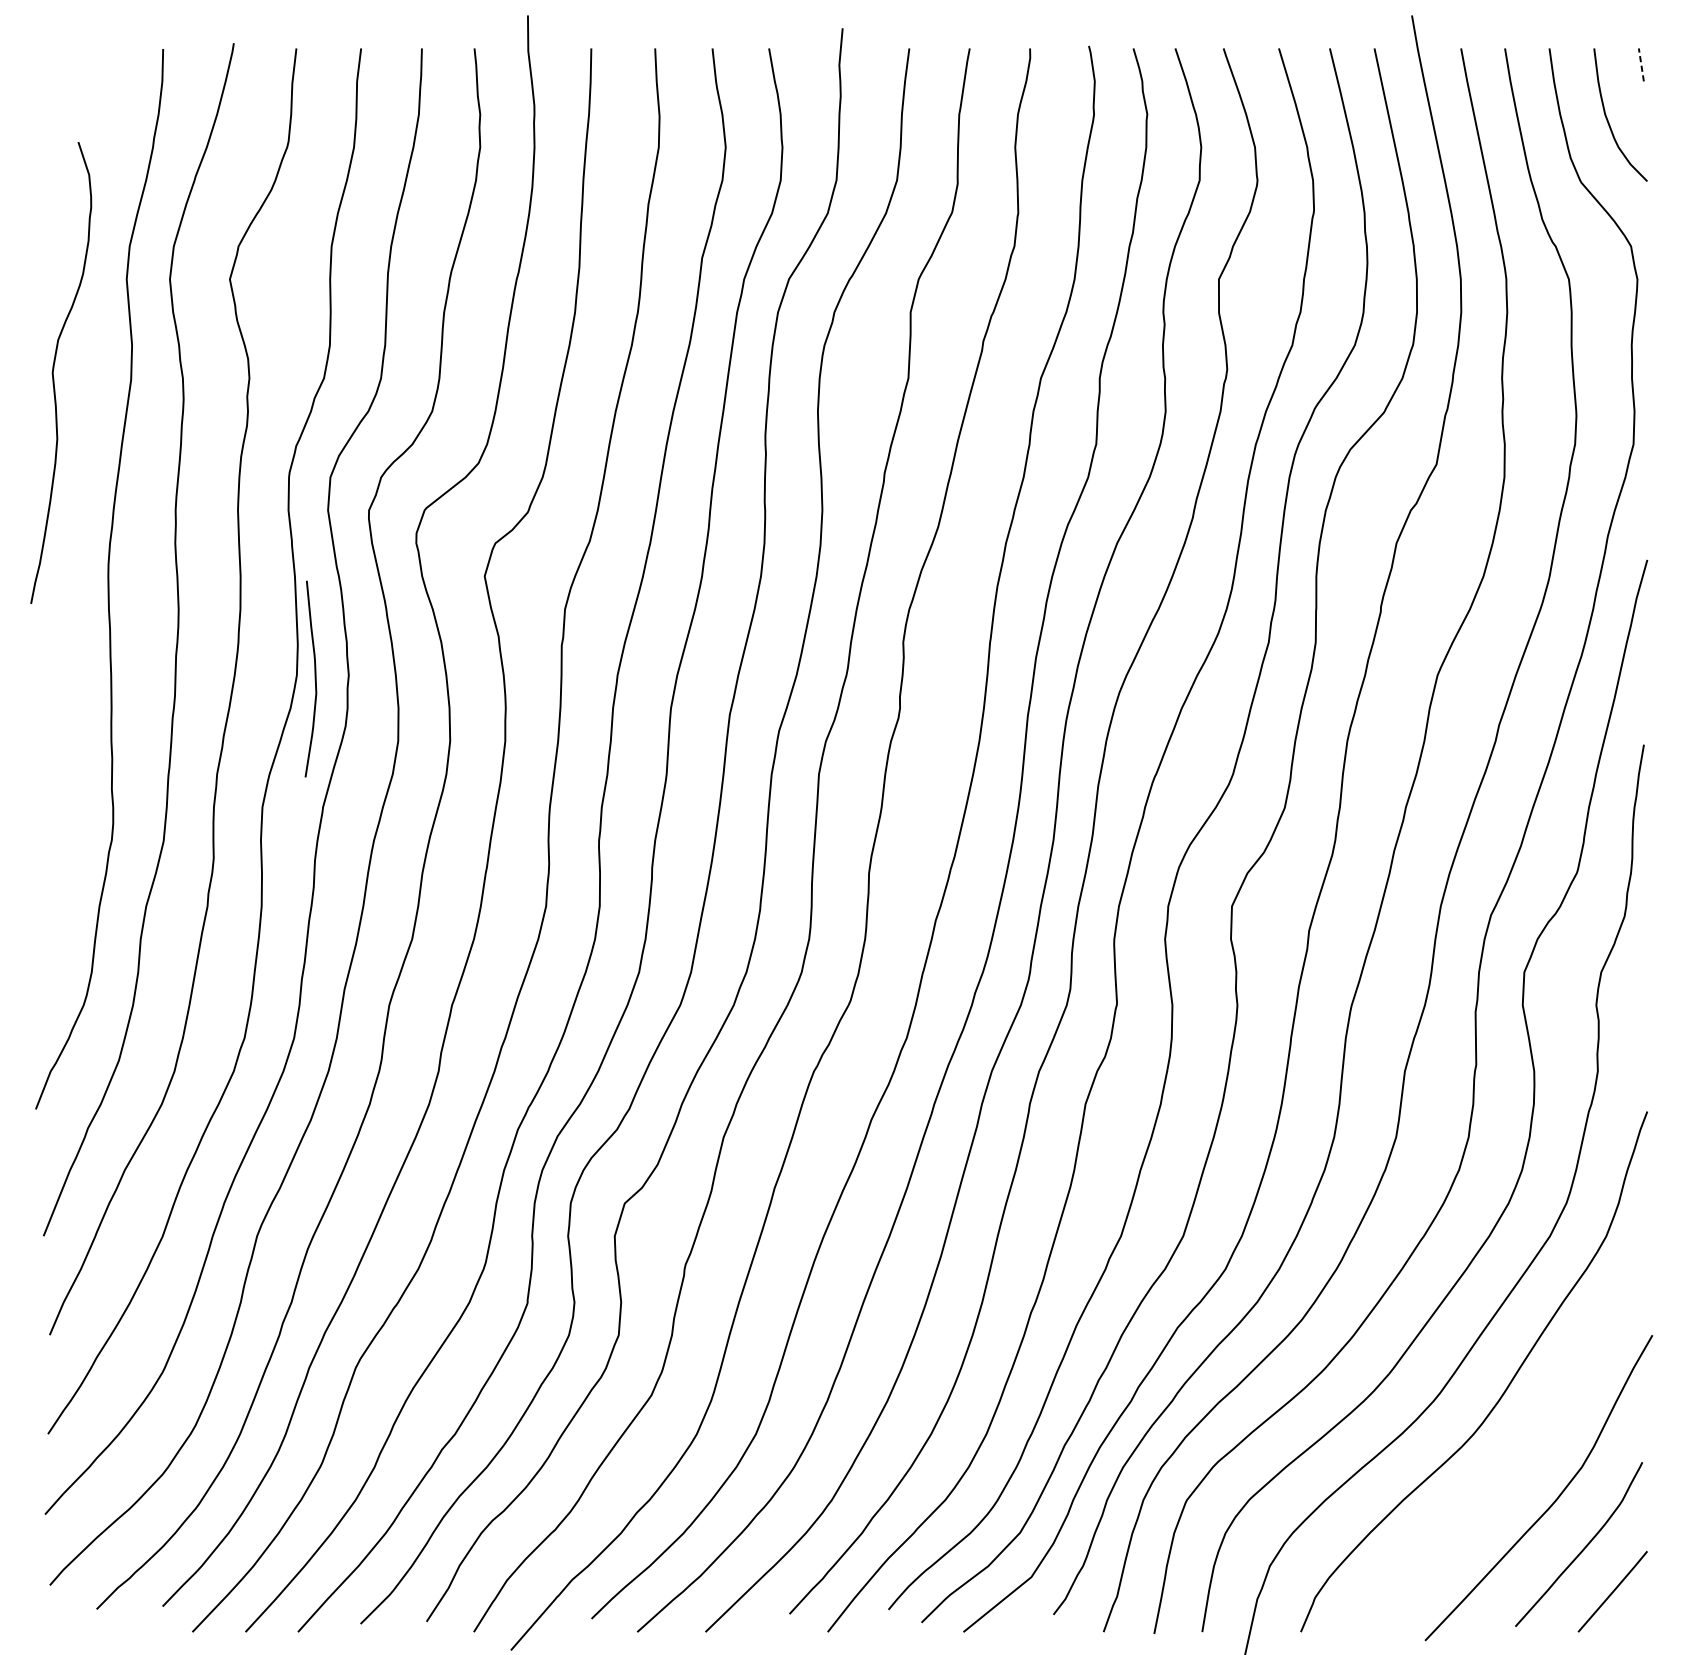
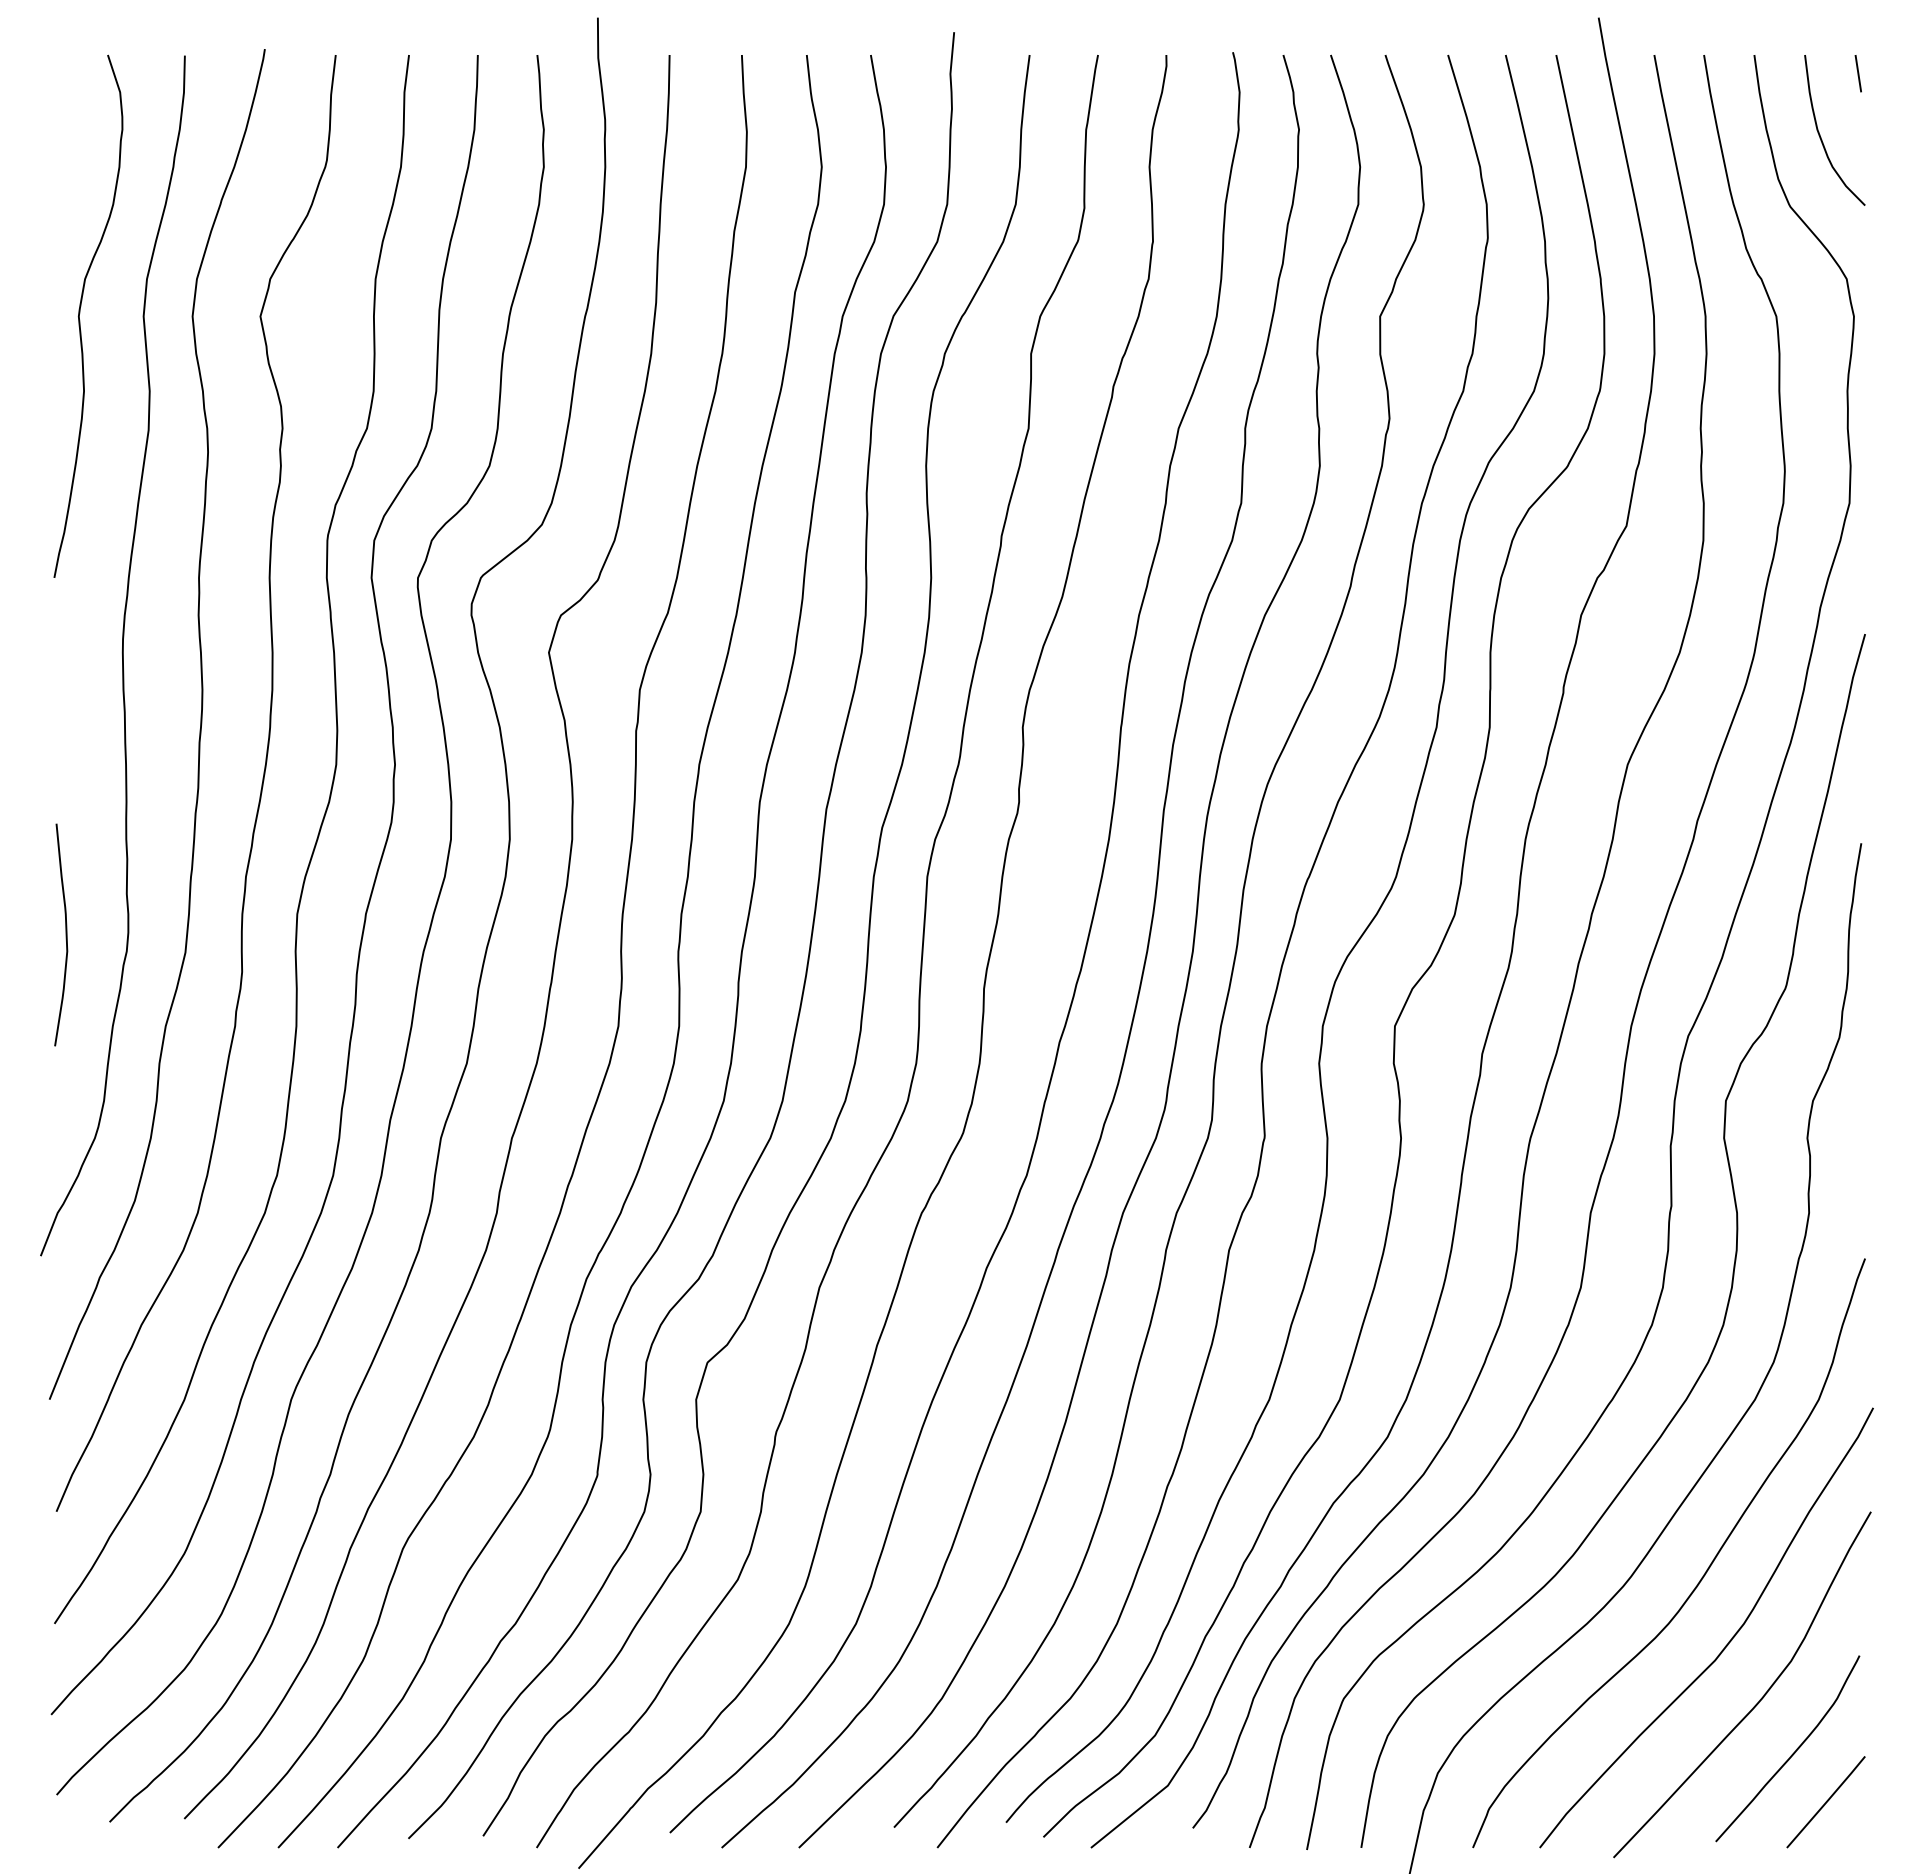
line: (1641, 64) -> (1858, 73), dashed -> solid
curve: (54, 370) -> (80, 313), moved
curve: (314, 678) -> (65, 934), moved
curve: (1526, 1449) -> (1728, 1641), added

